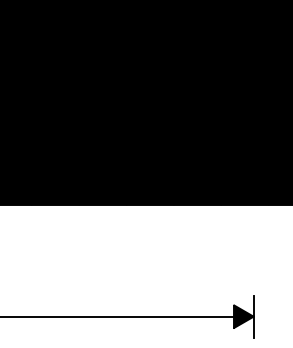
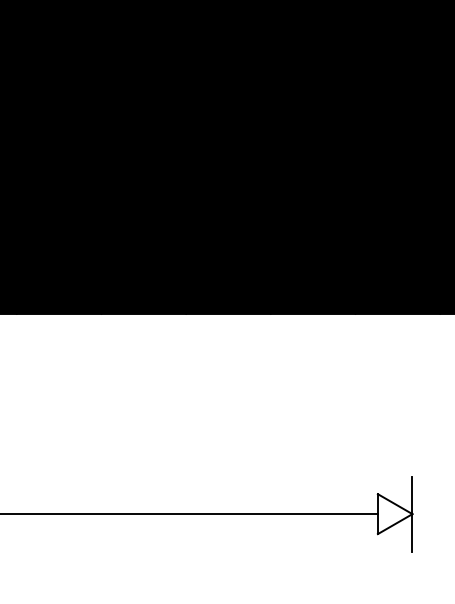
fill: (243, 316) -> (394, 513), removed

